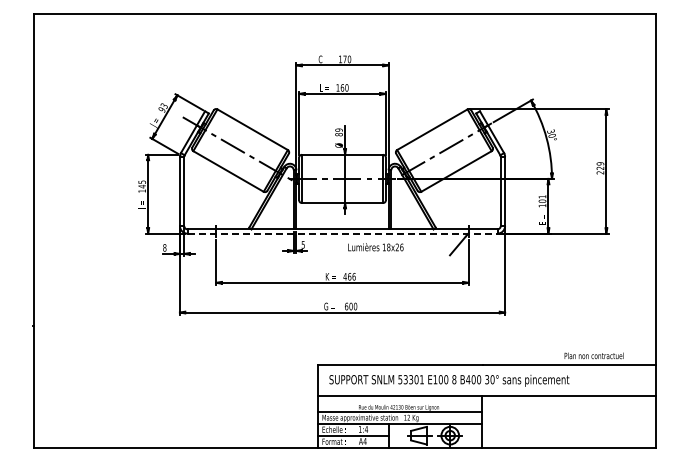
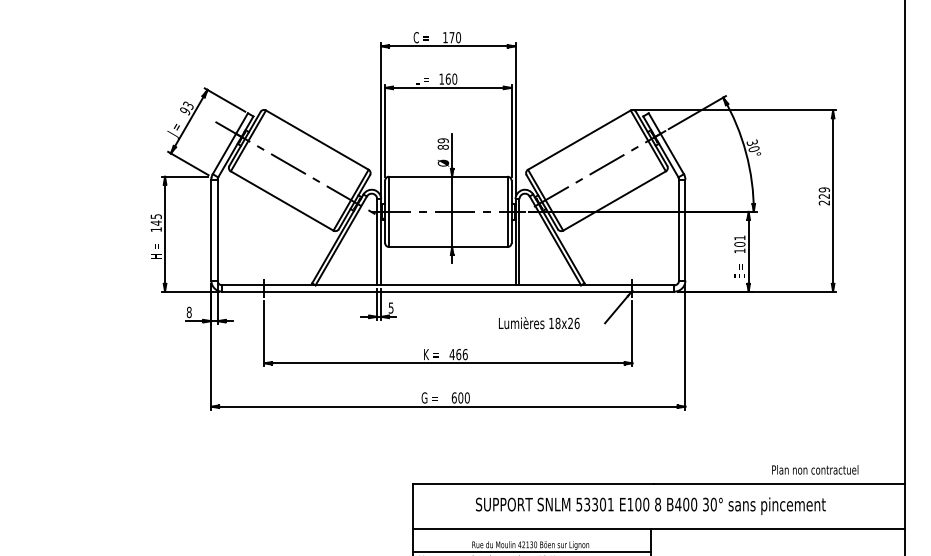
line: (343, 233) -> (449, 291), dashed -> solid
text: (375, 247) -> (538, 323), moved
text: (449, 380) -> (650, 505), moved

